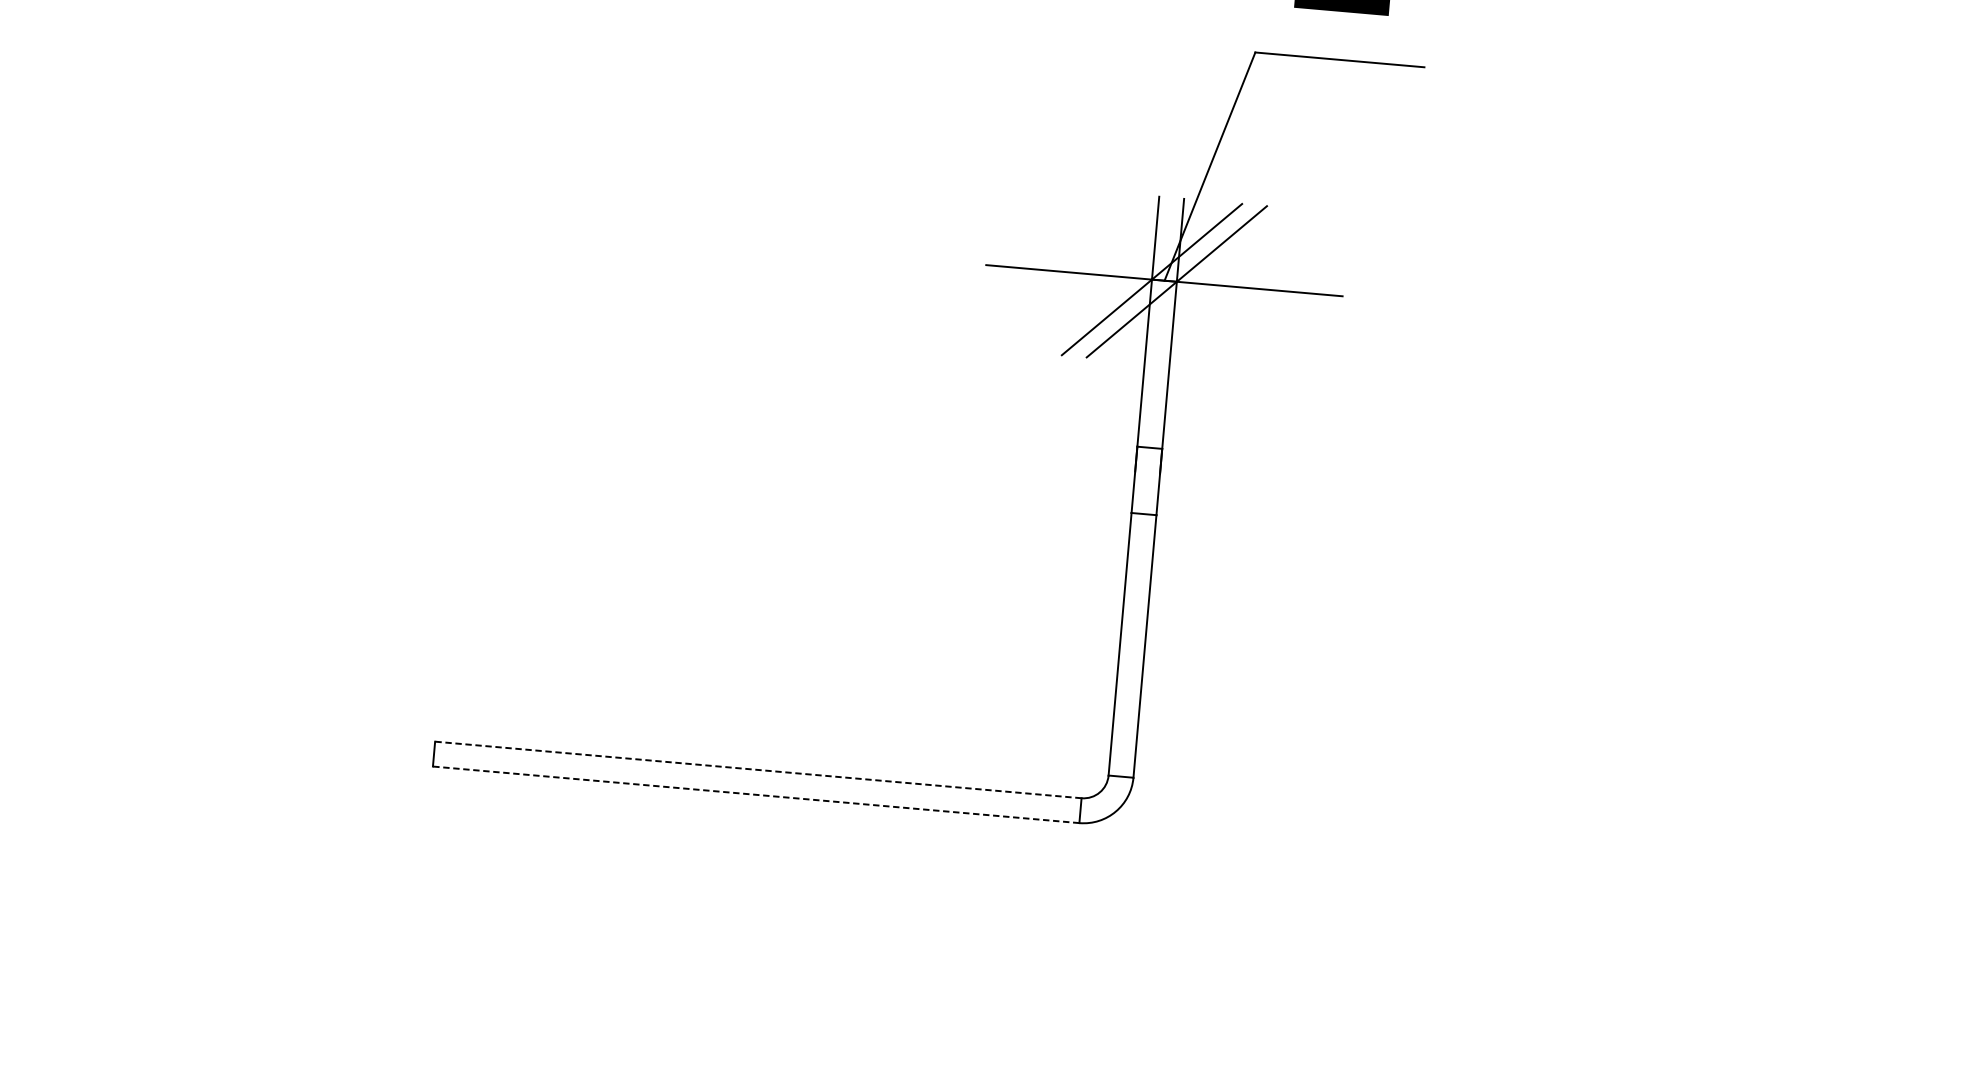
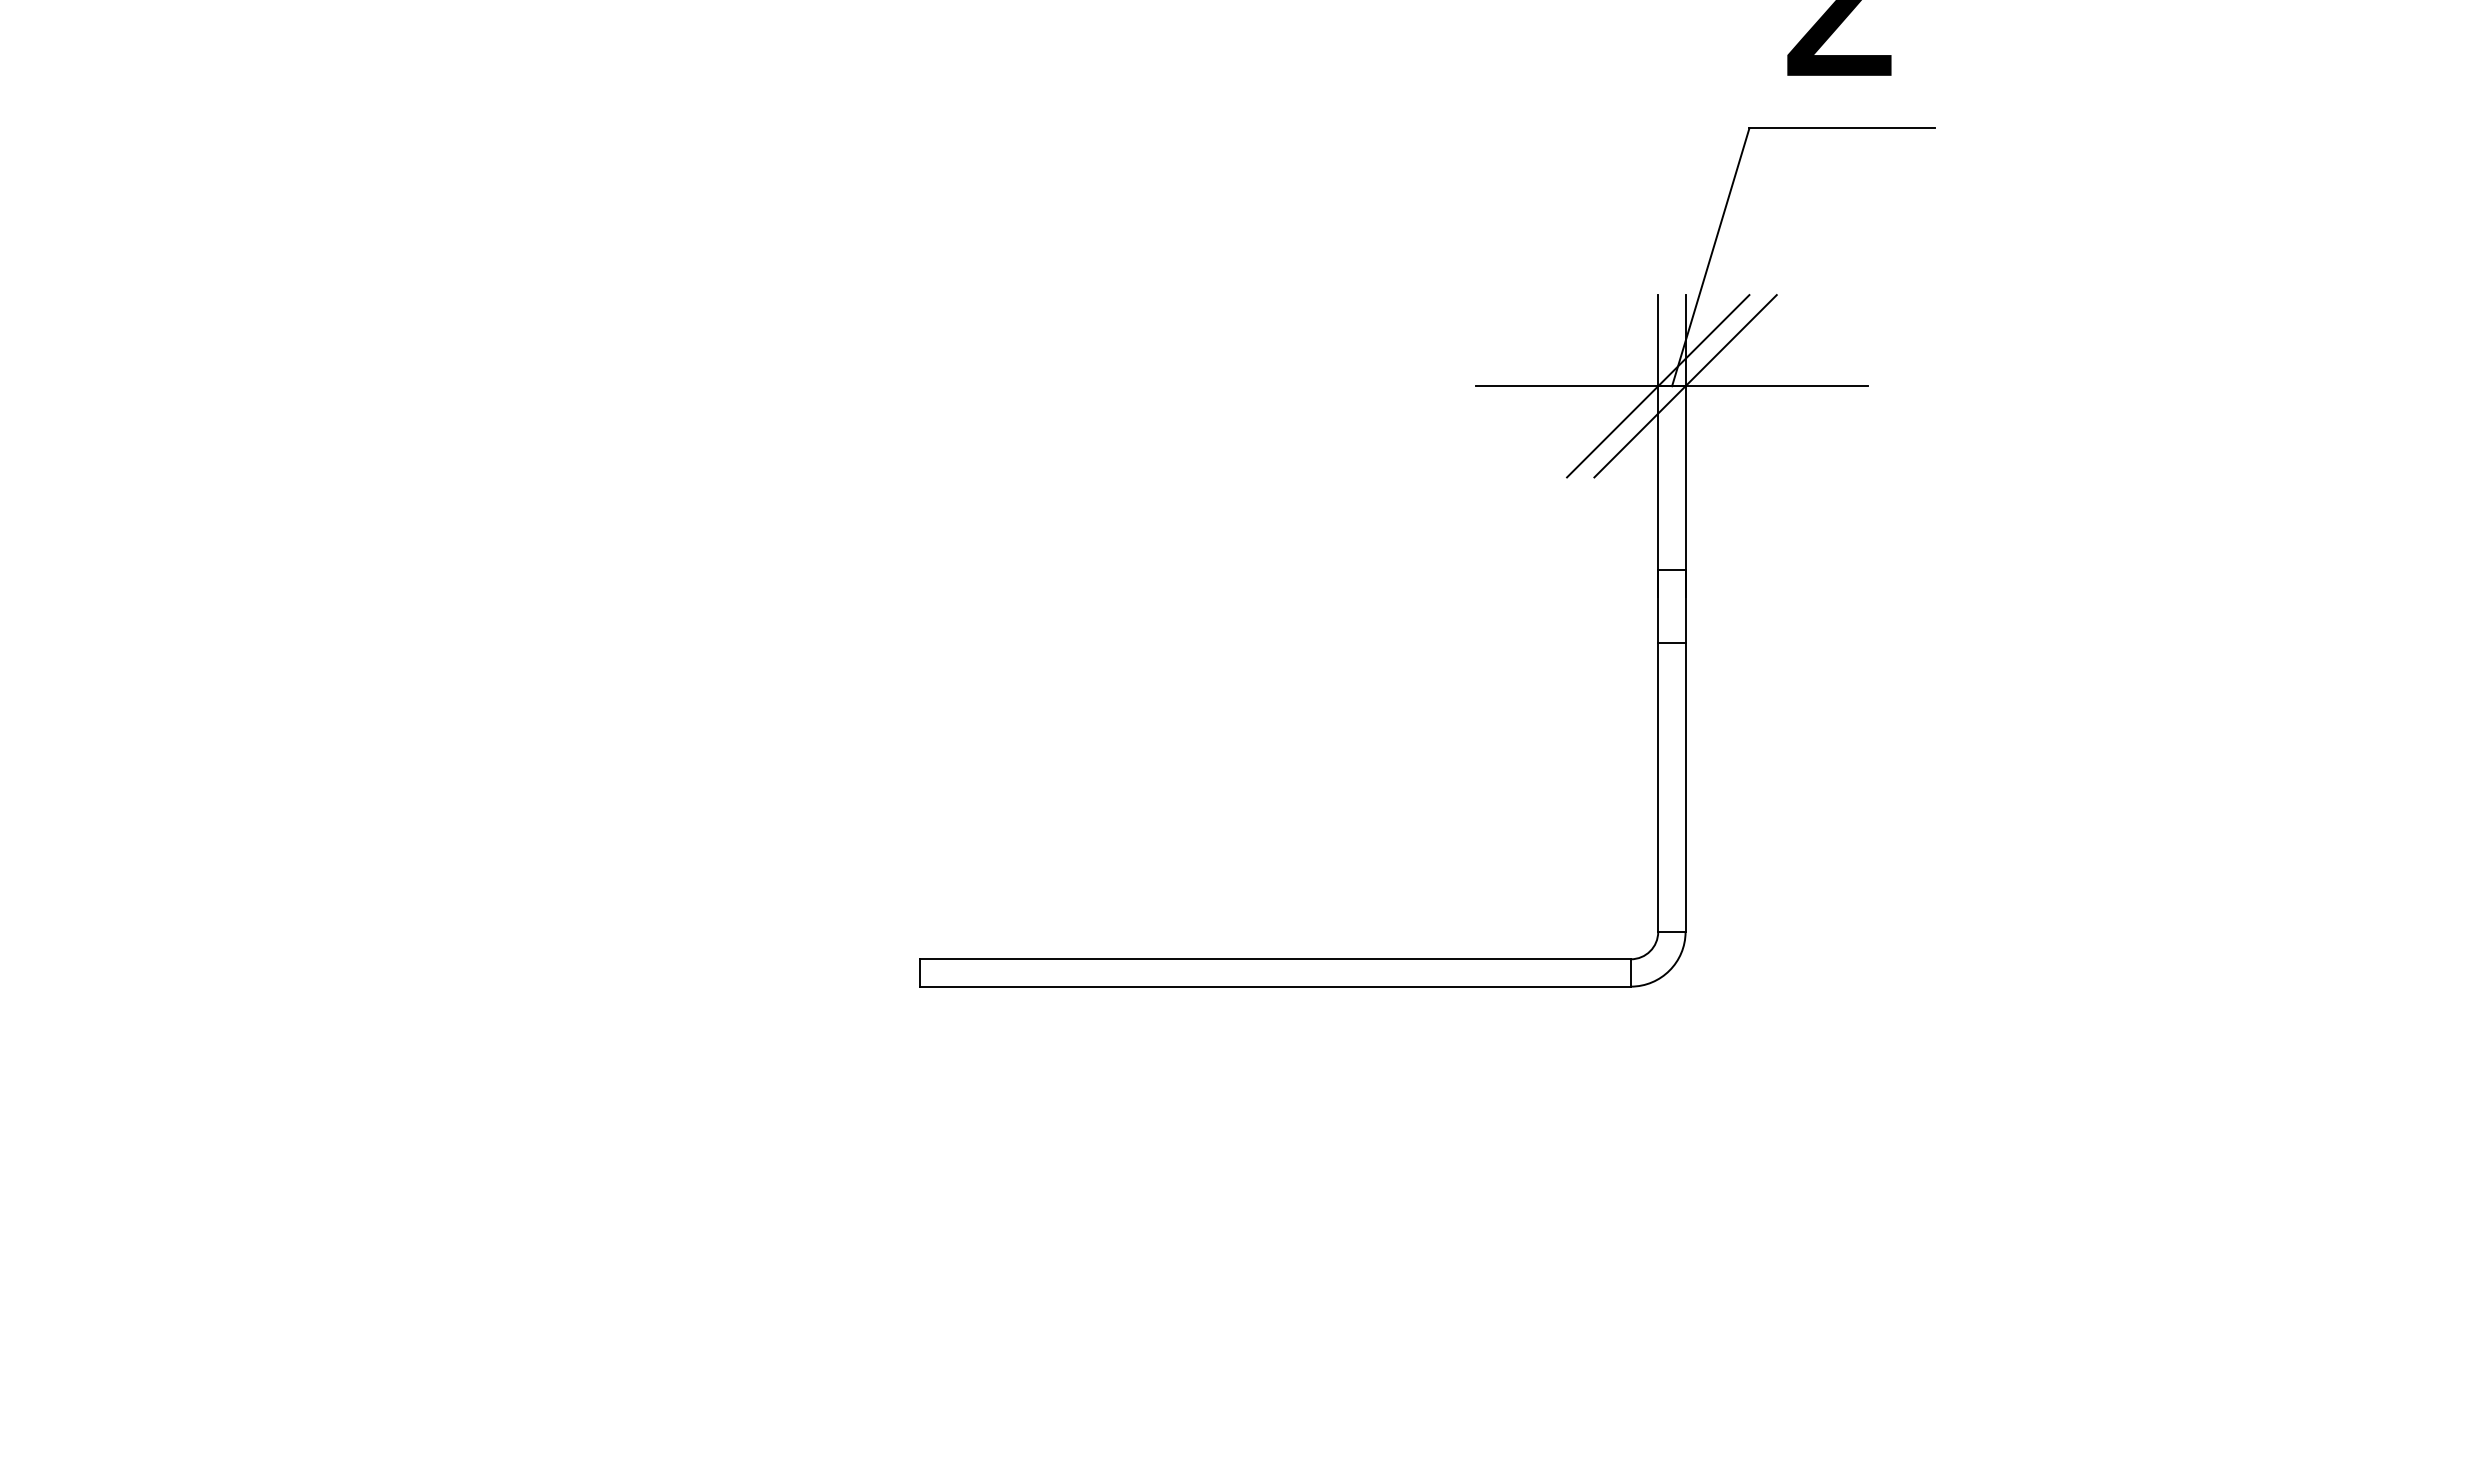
line: (758, 770) -> (1275, 959), dashed -> solid
line: (756, 794) -> (1275, 986), dashed -> solid

